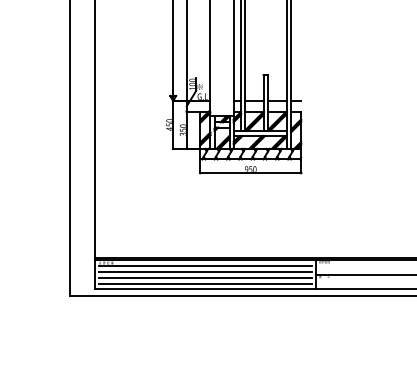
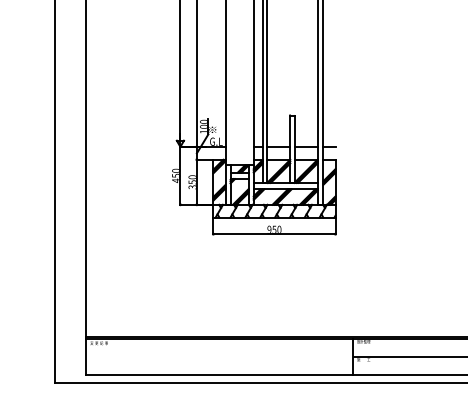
line: (204, 265) -> (218, 346), removed
line: (204, 271) -> (218, 353), removed
line: (204, 277) -> (218, 360), removed
line: (204, 283) -> (218, 367), removed

